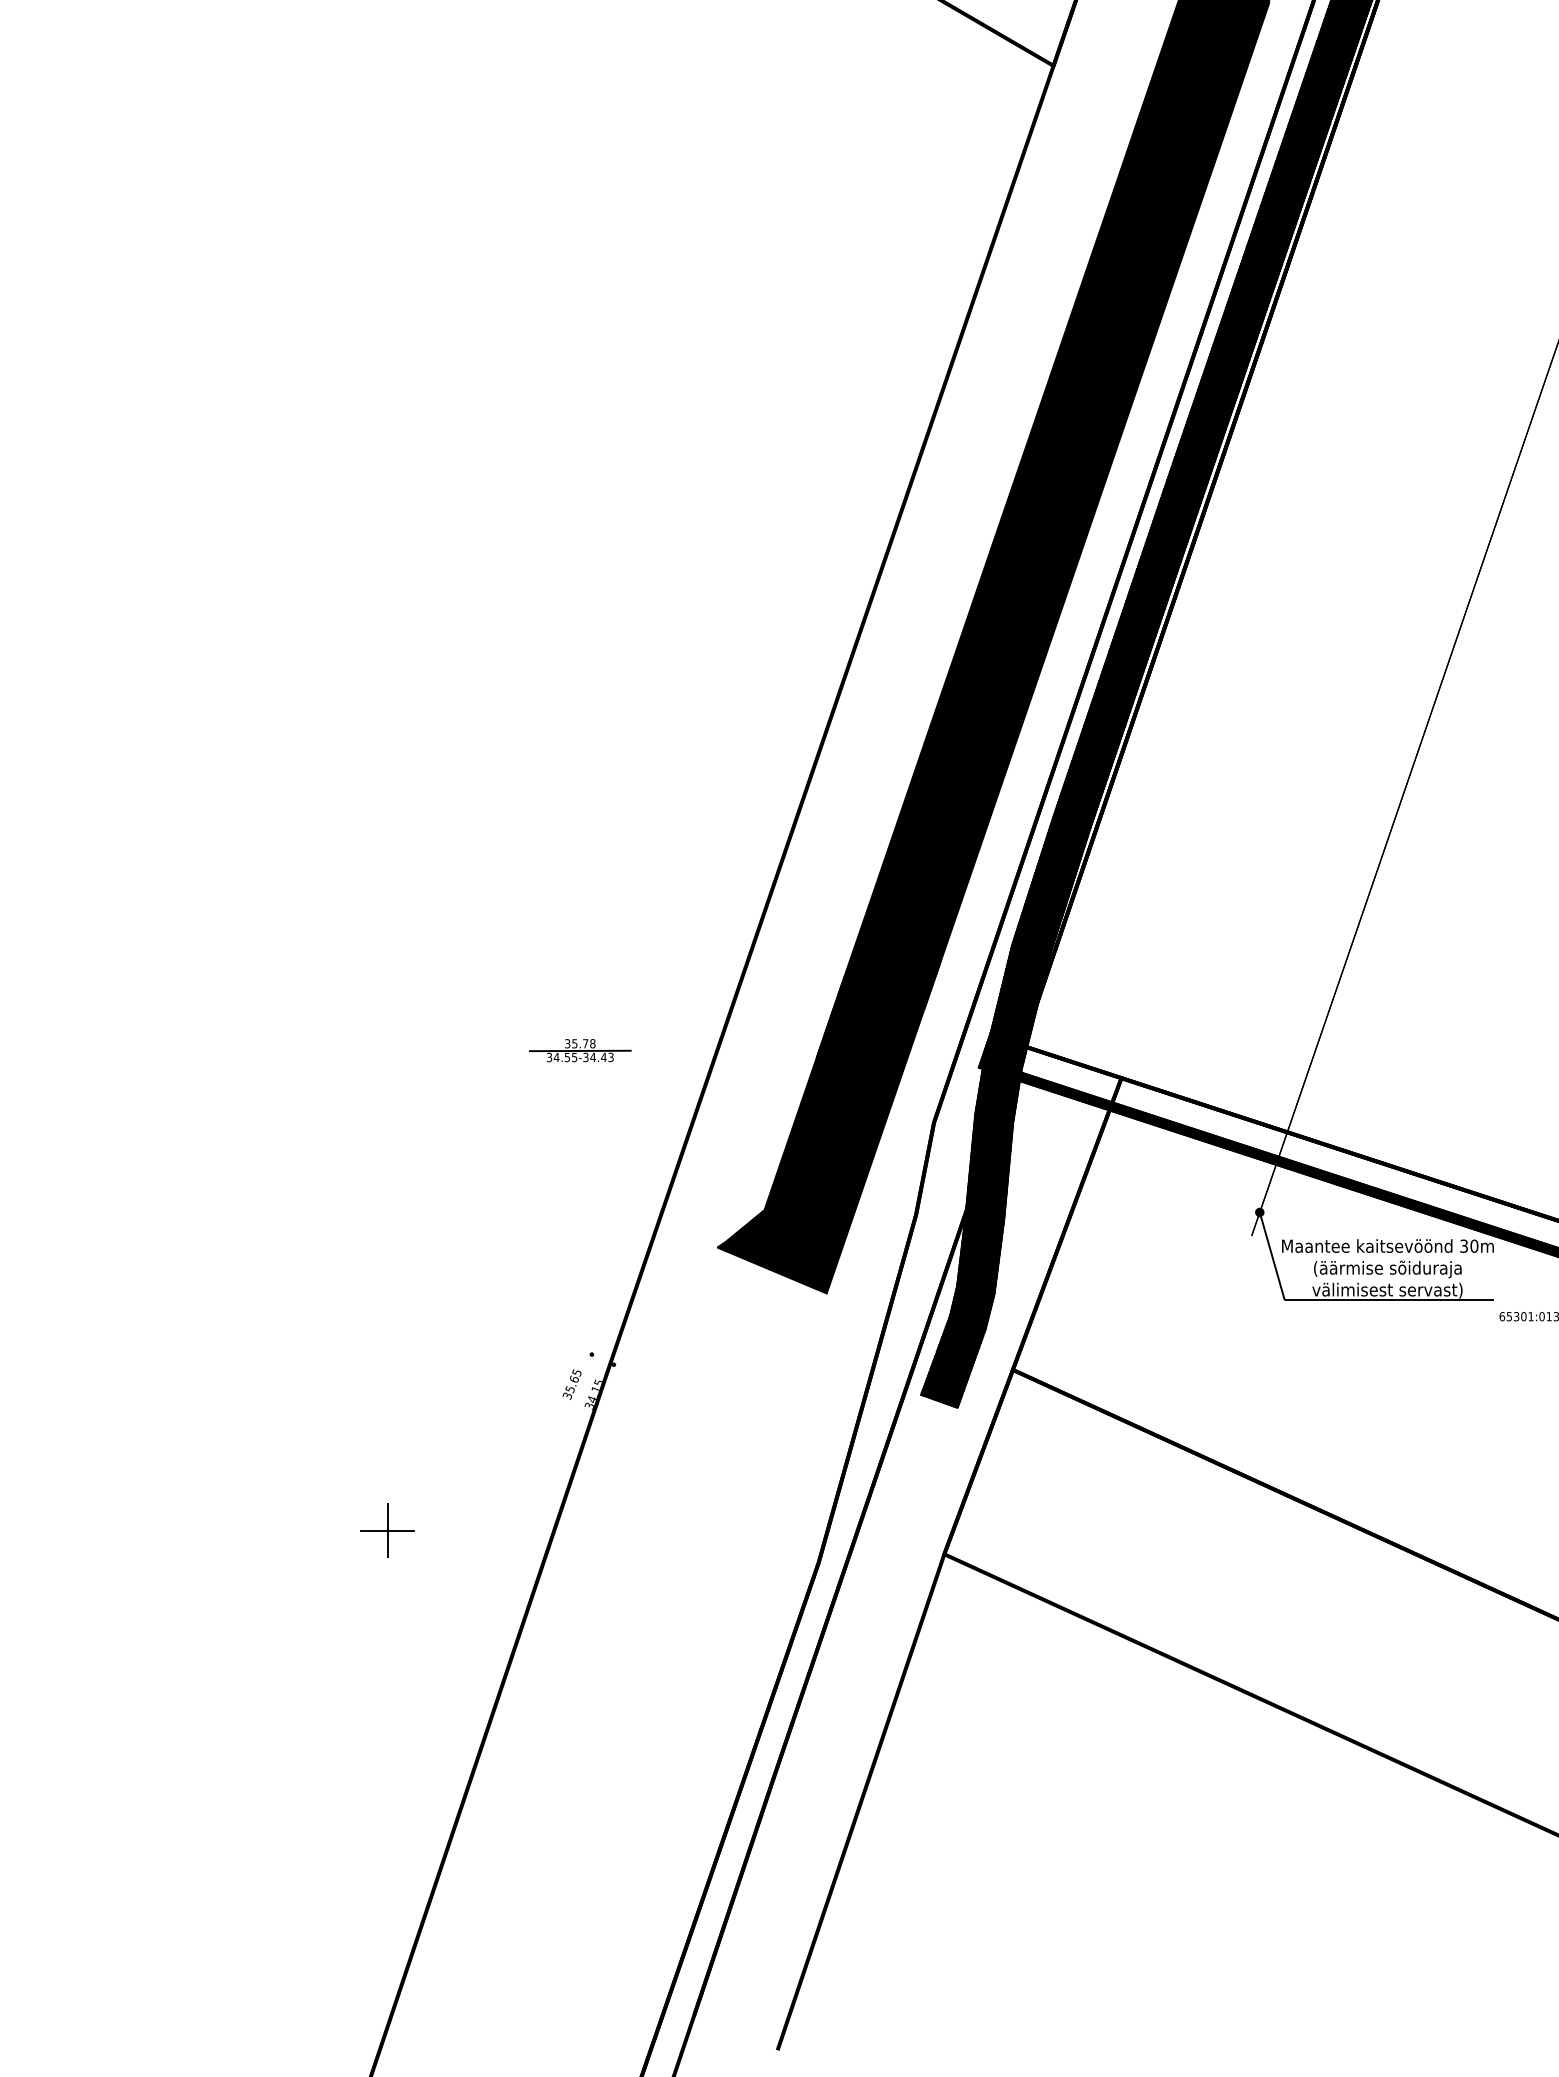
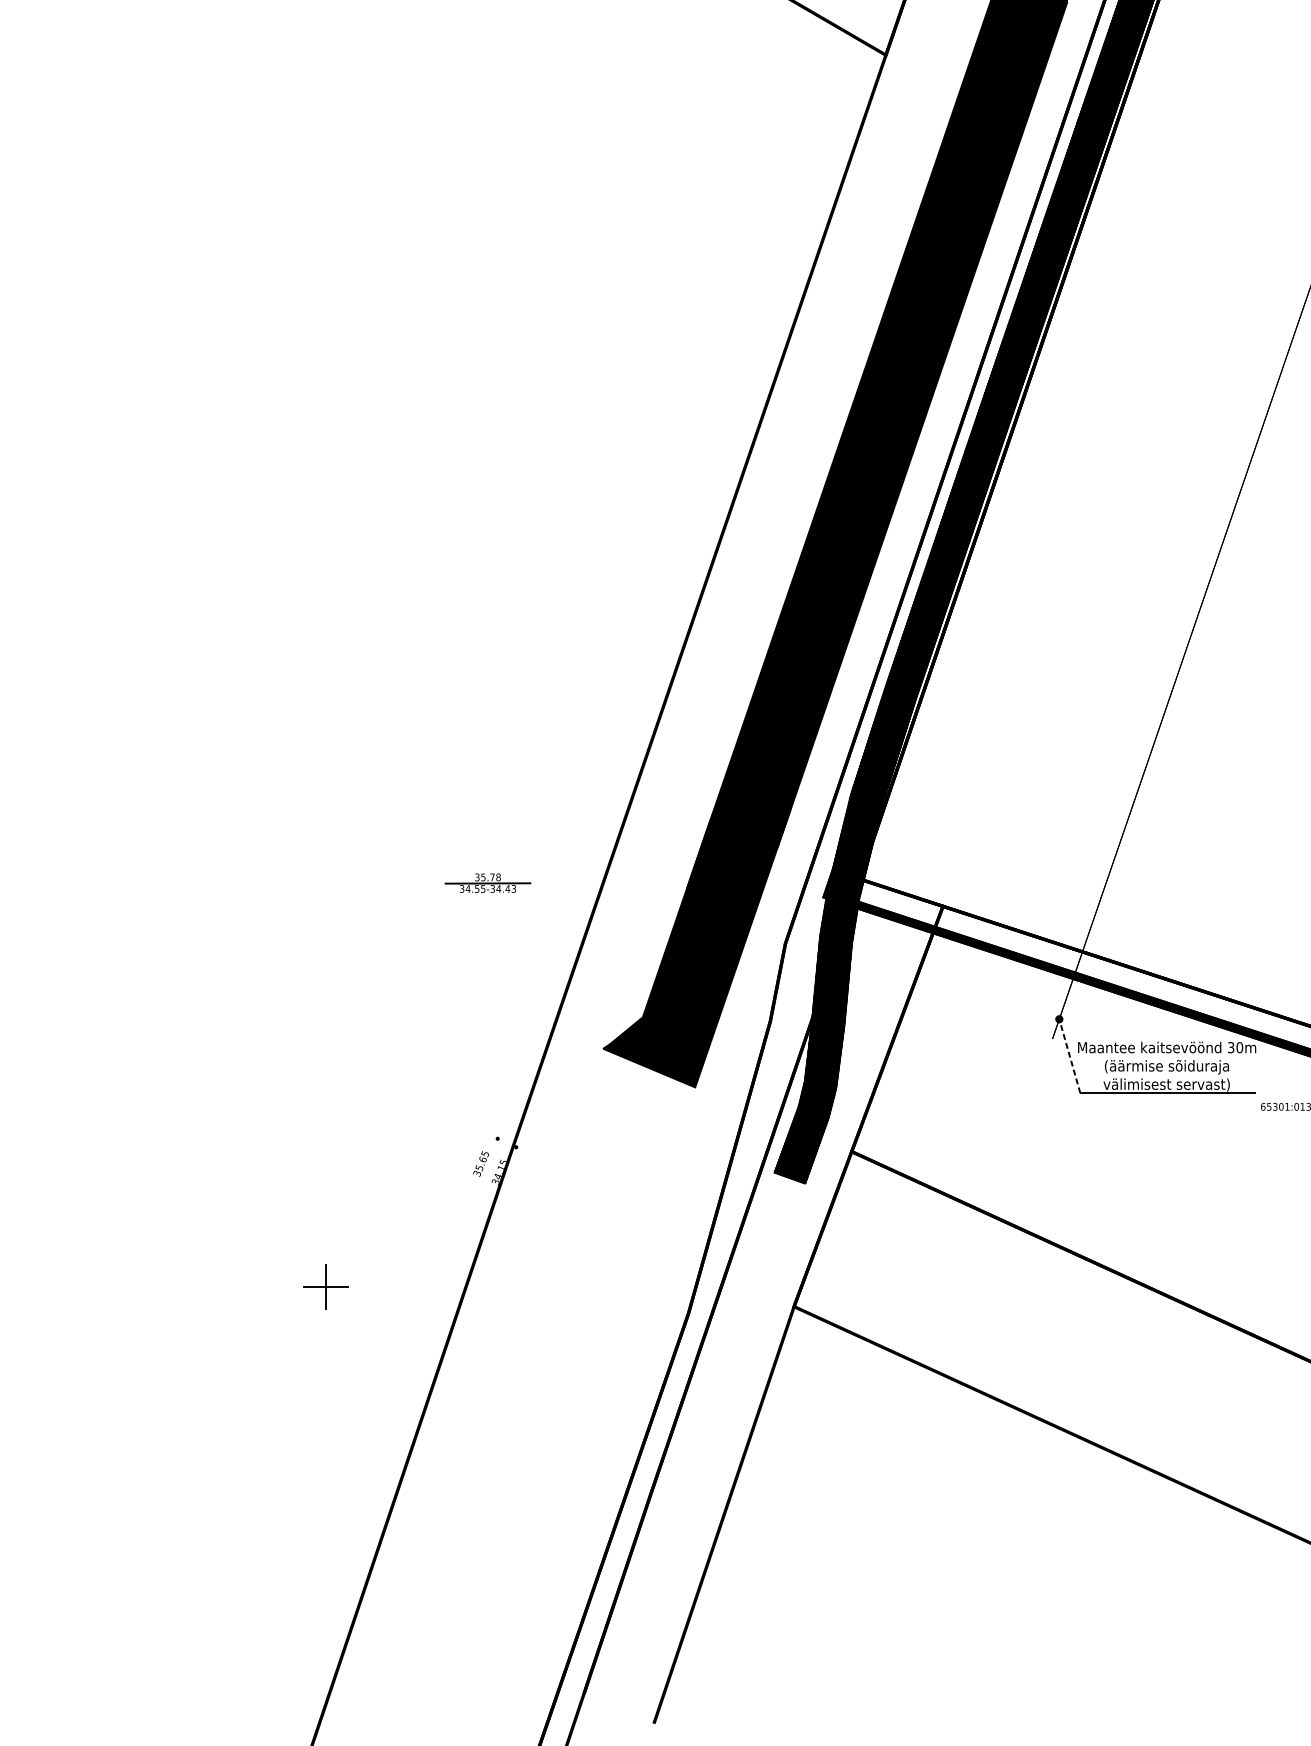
line: (1272, 1256) -> (1070, 1056), solid -> dashed

